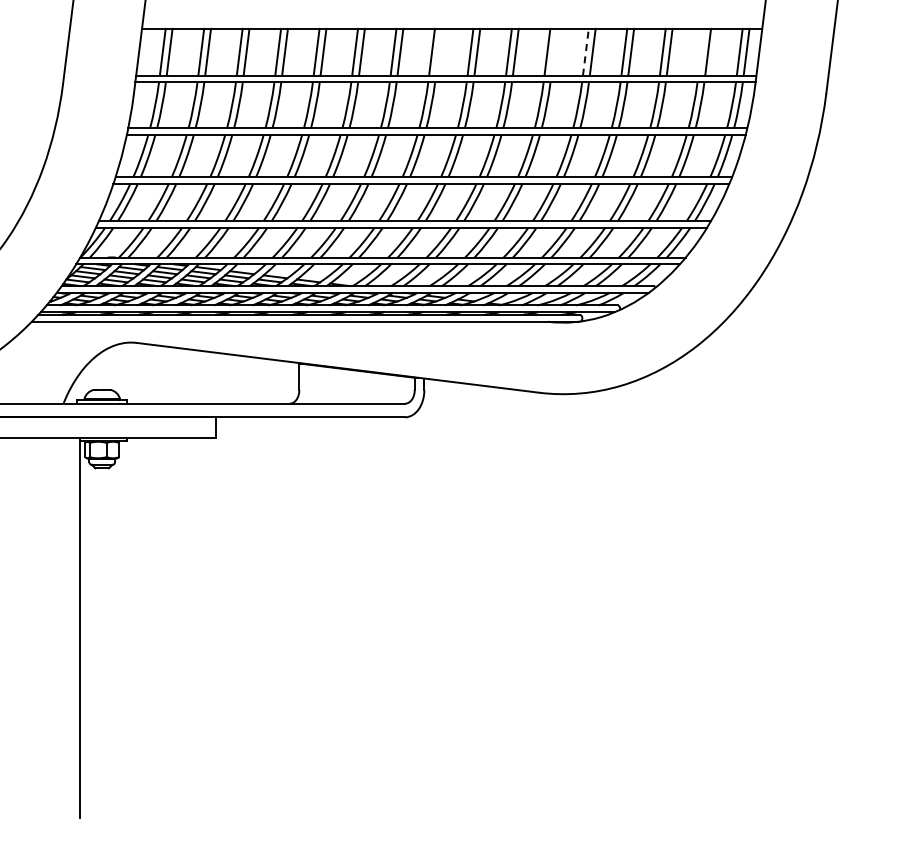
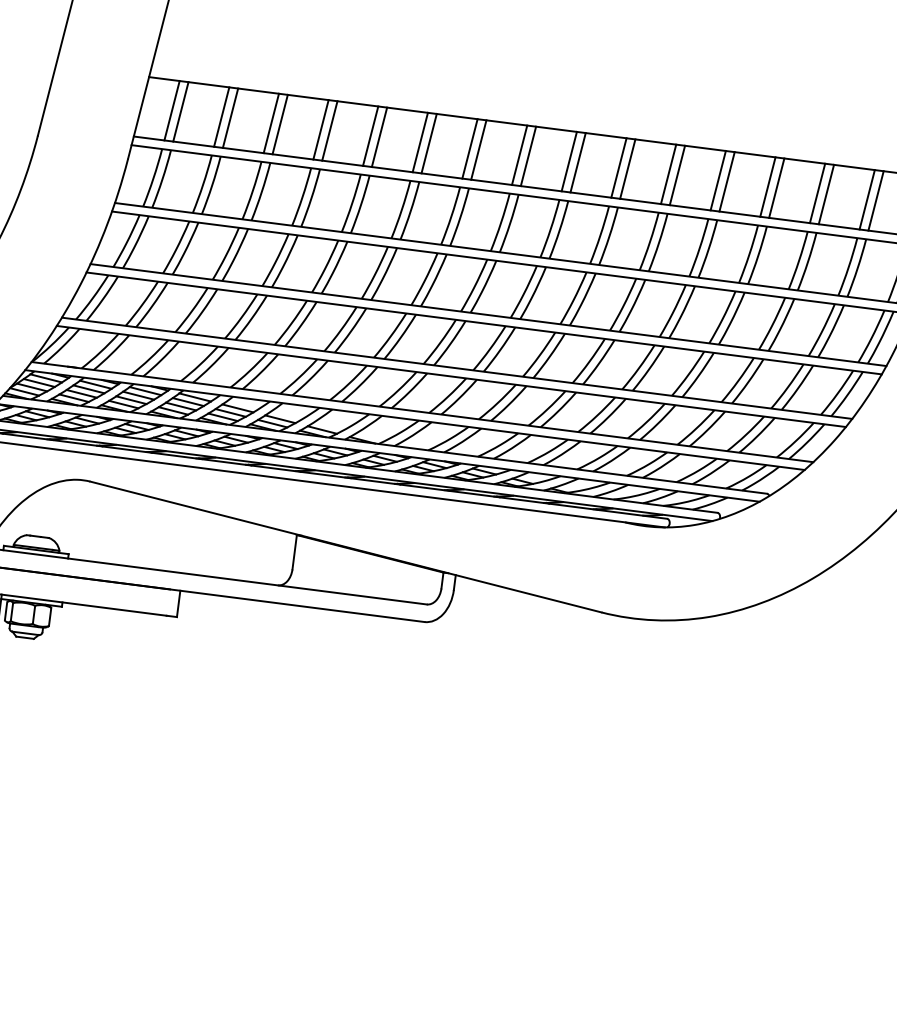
line: (438, 51) -> (528, 155), added
line: (554, 51) -> (677, 174), added
line: (701, 51) -> (867, 198), added
line: (585, 52) -> (717, 180), dashed -> solid

